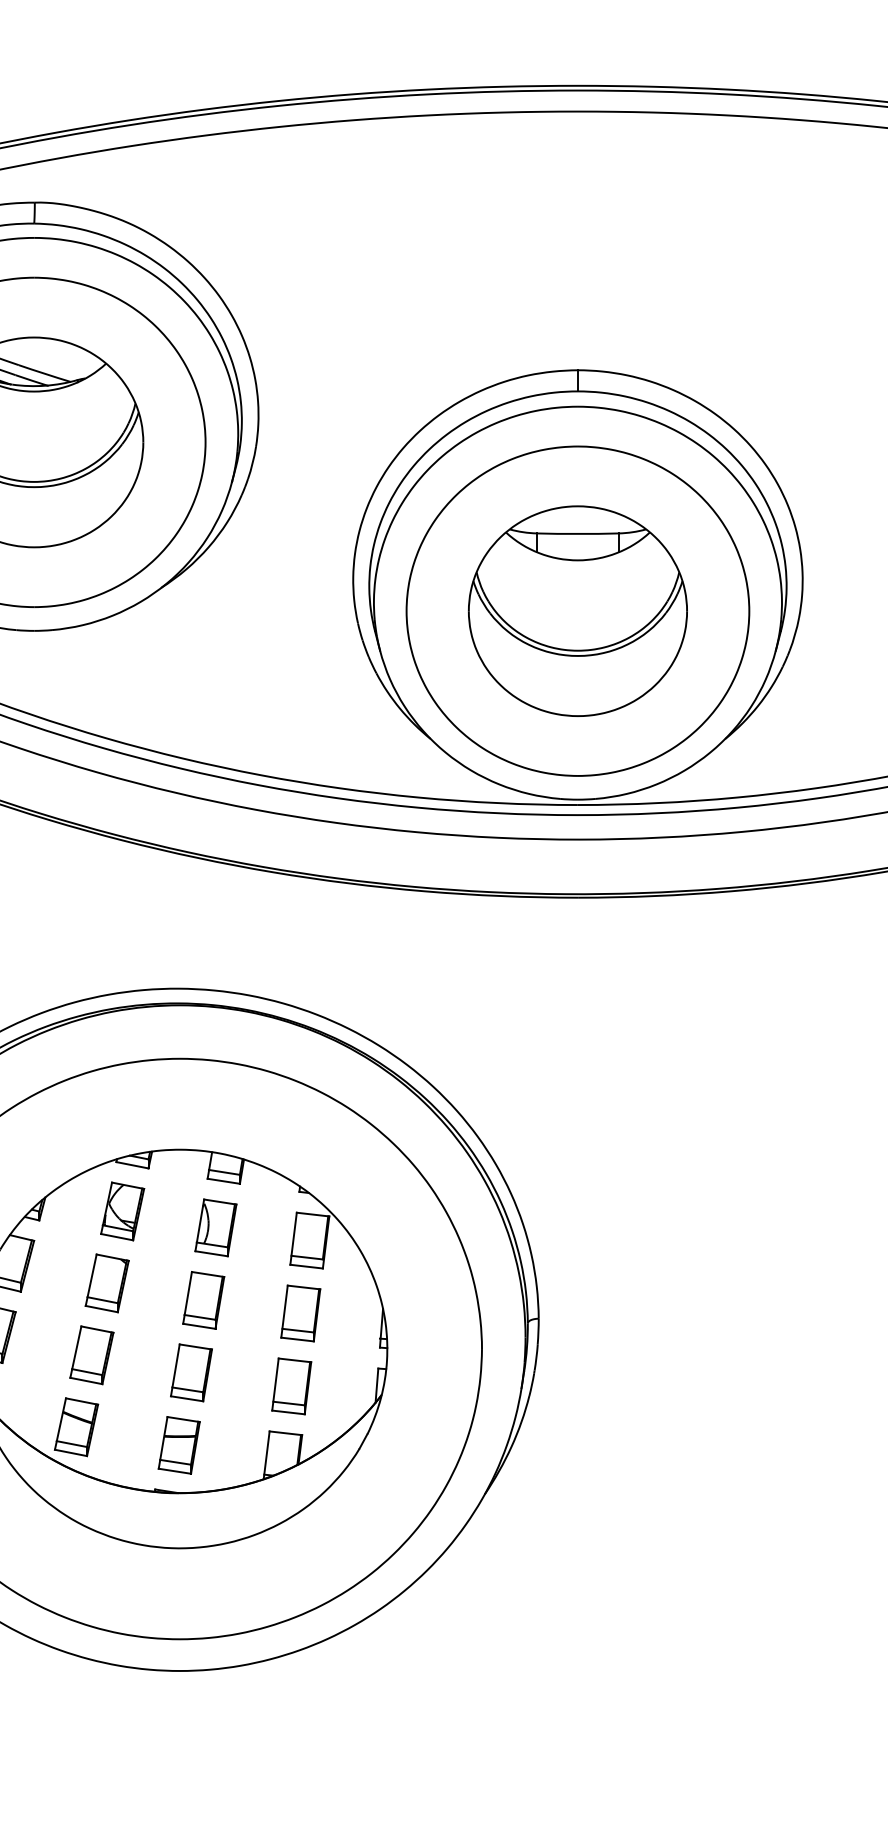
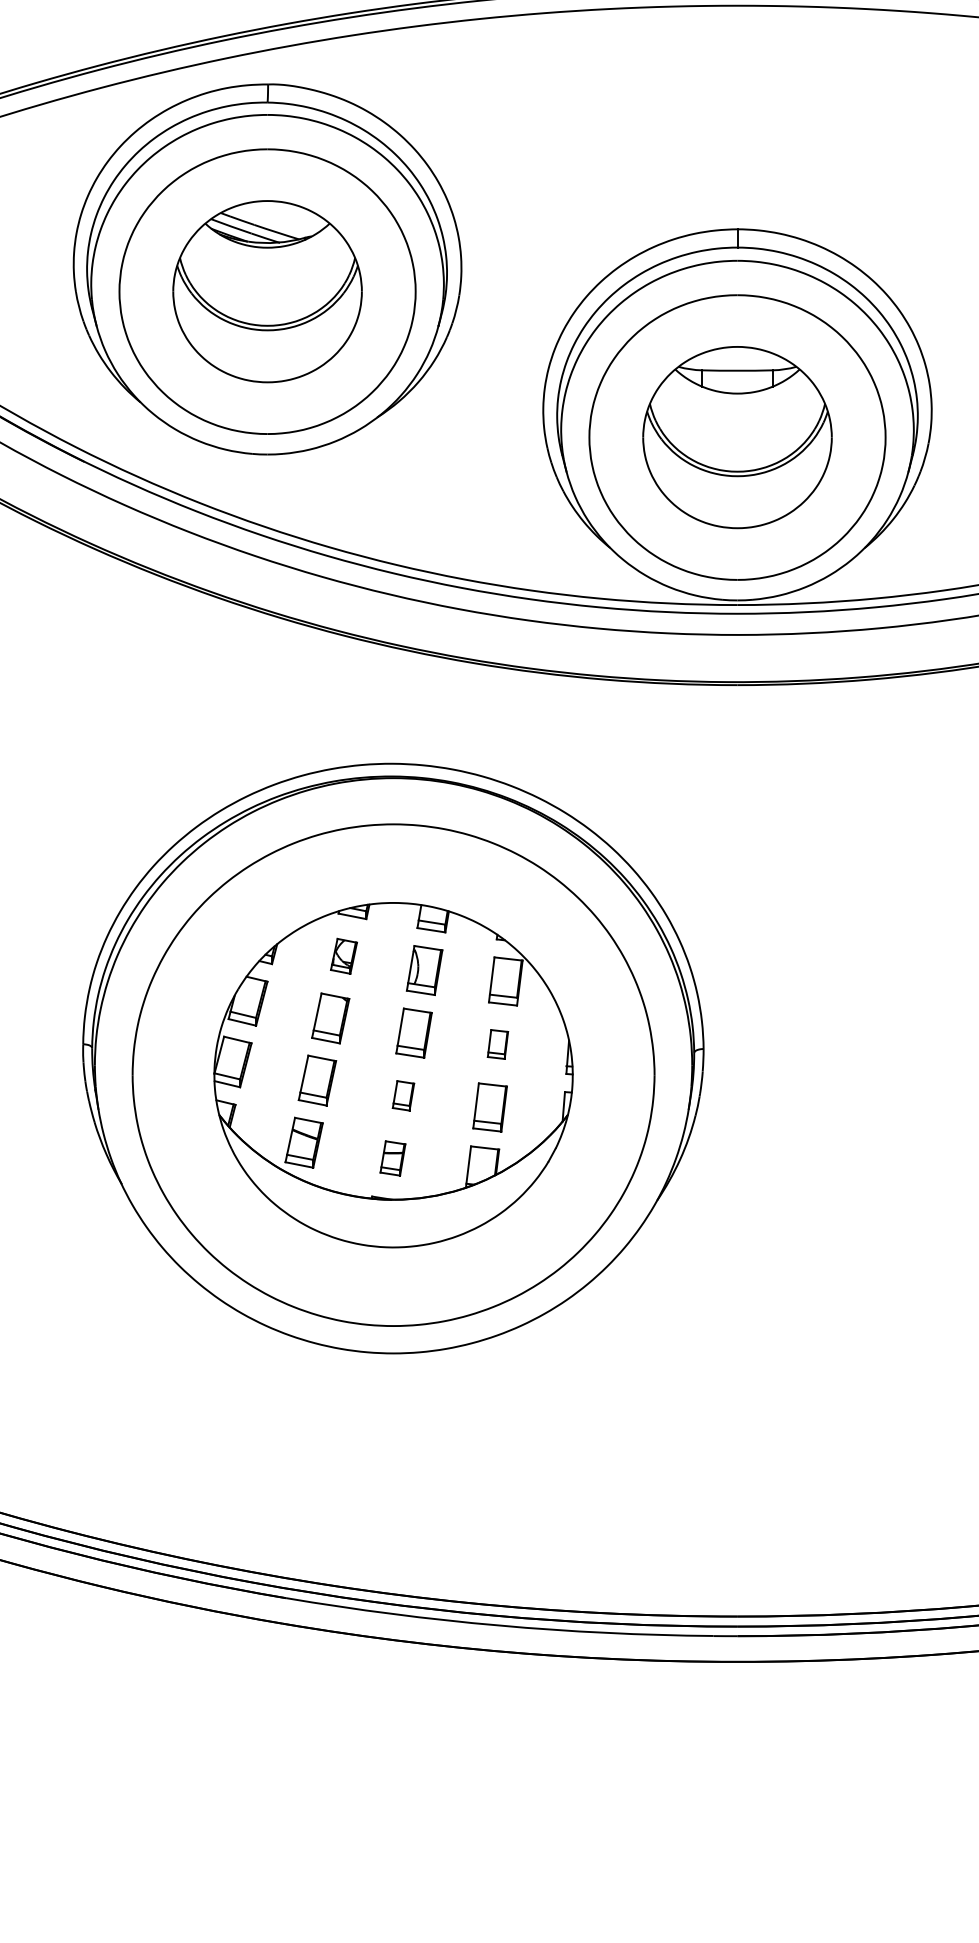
part: (122, 1211) -> (343, 956), size x0.7
part: (300, 1313) -> (497, 1044), size x0.6
part: (191, 1372) -> (403, 1095), size x0.6
part: (178, 1445) -> (392, 1158), size x0.7

